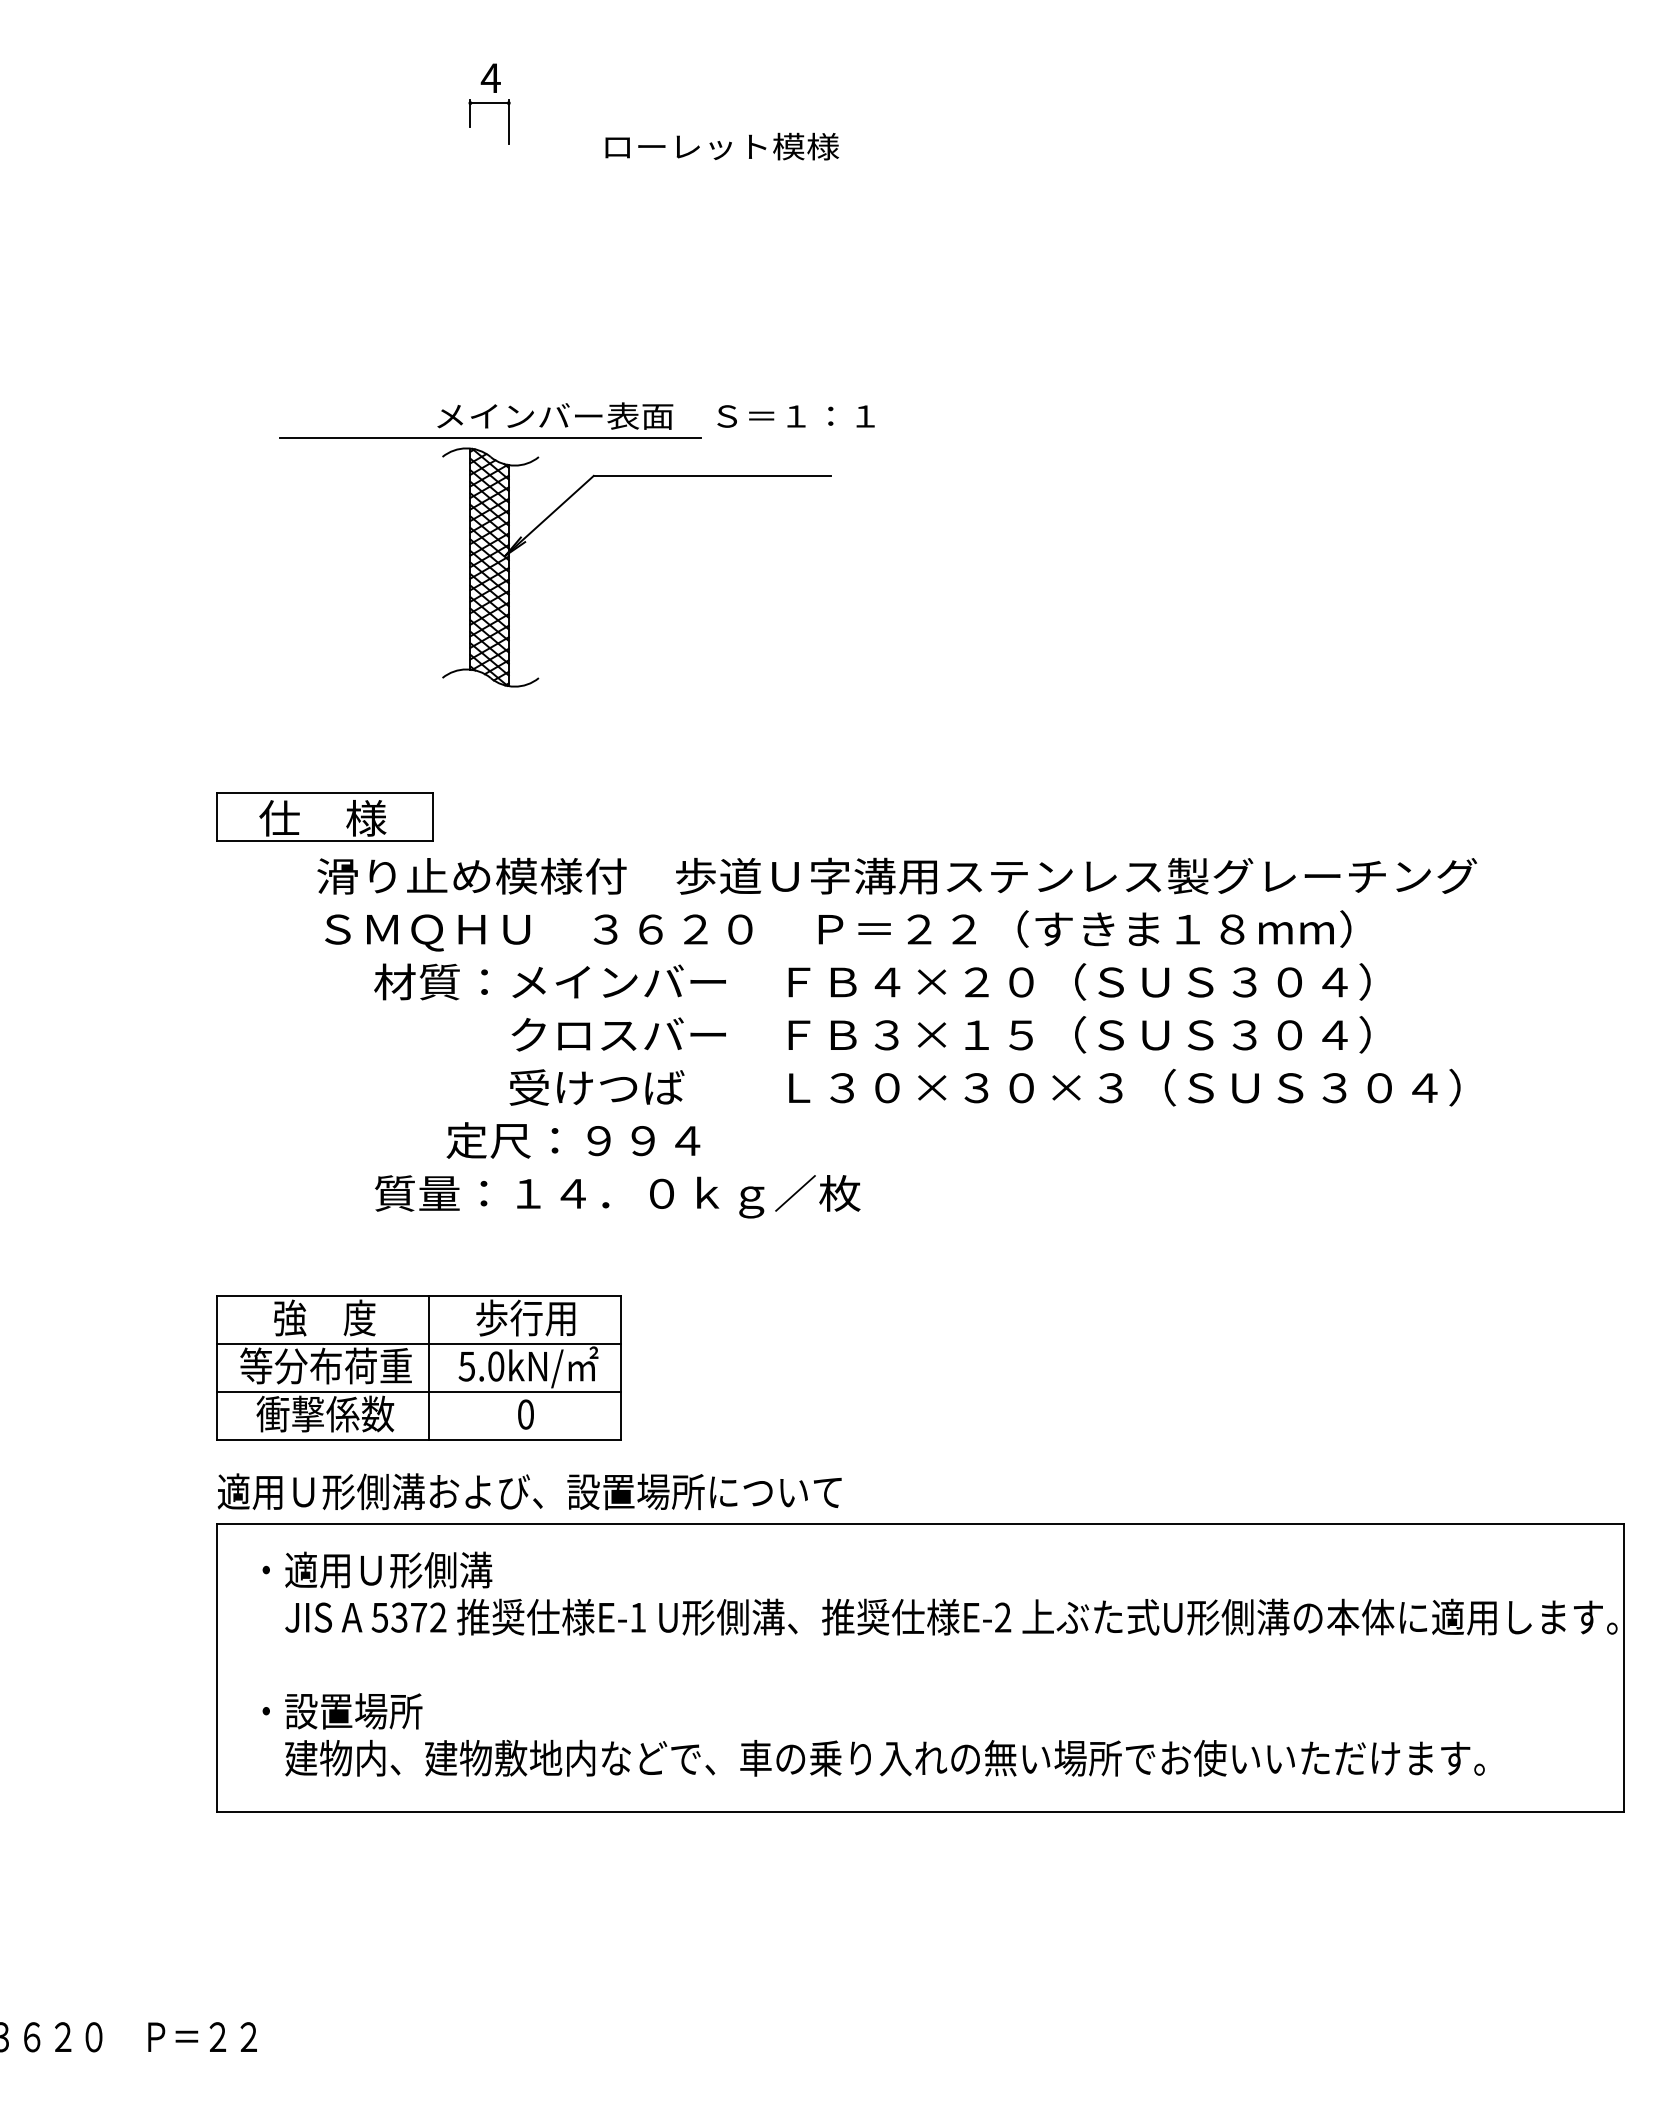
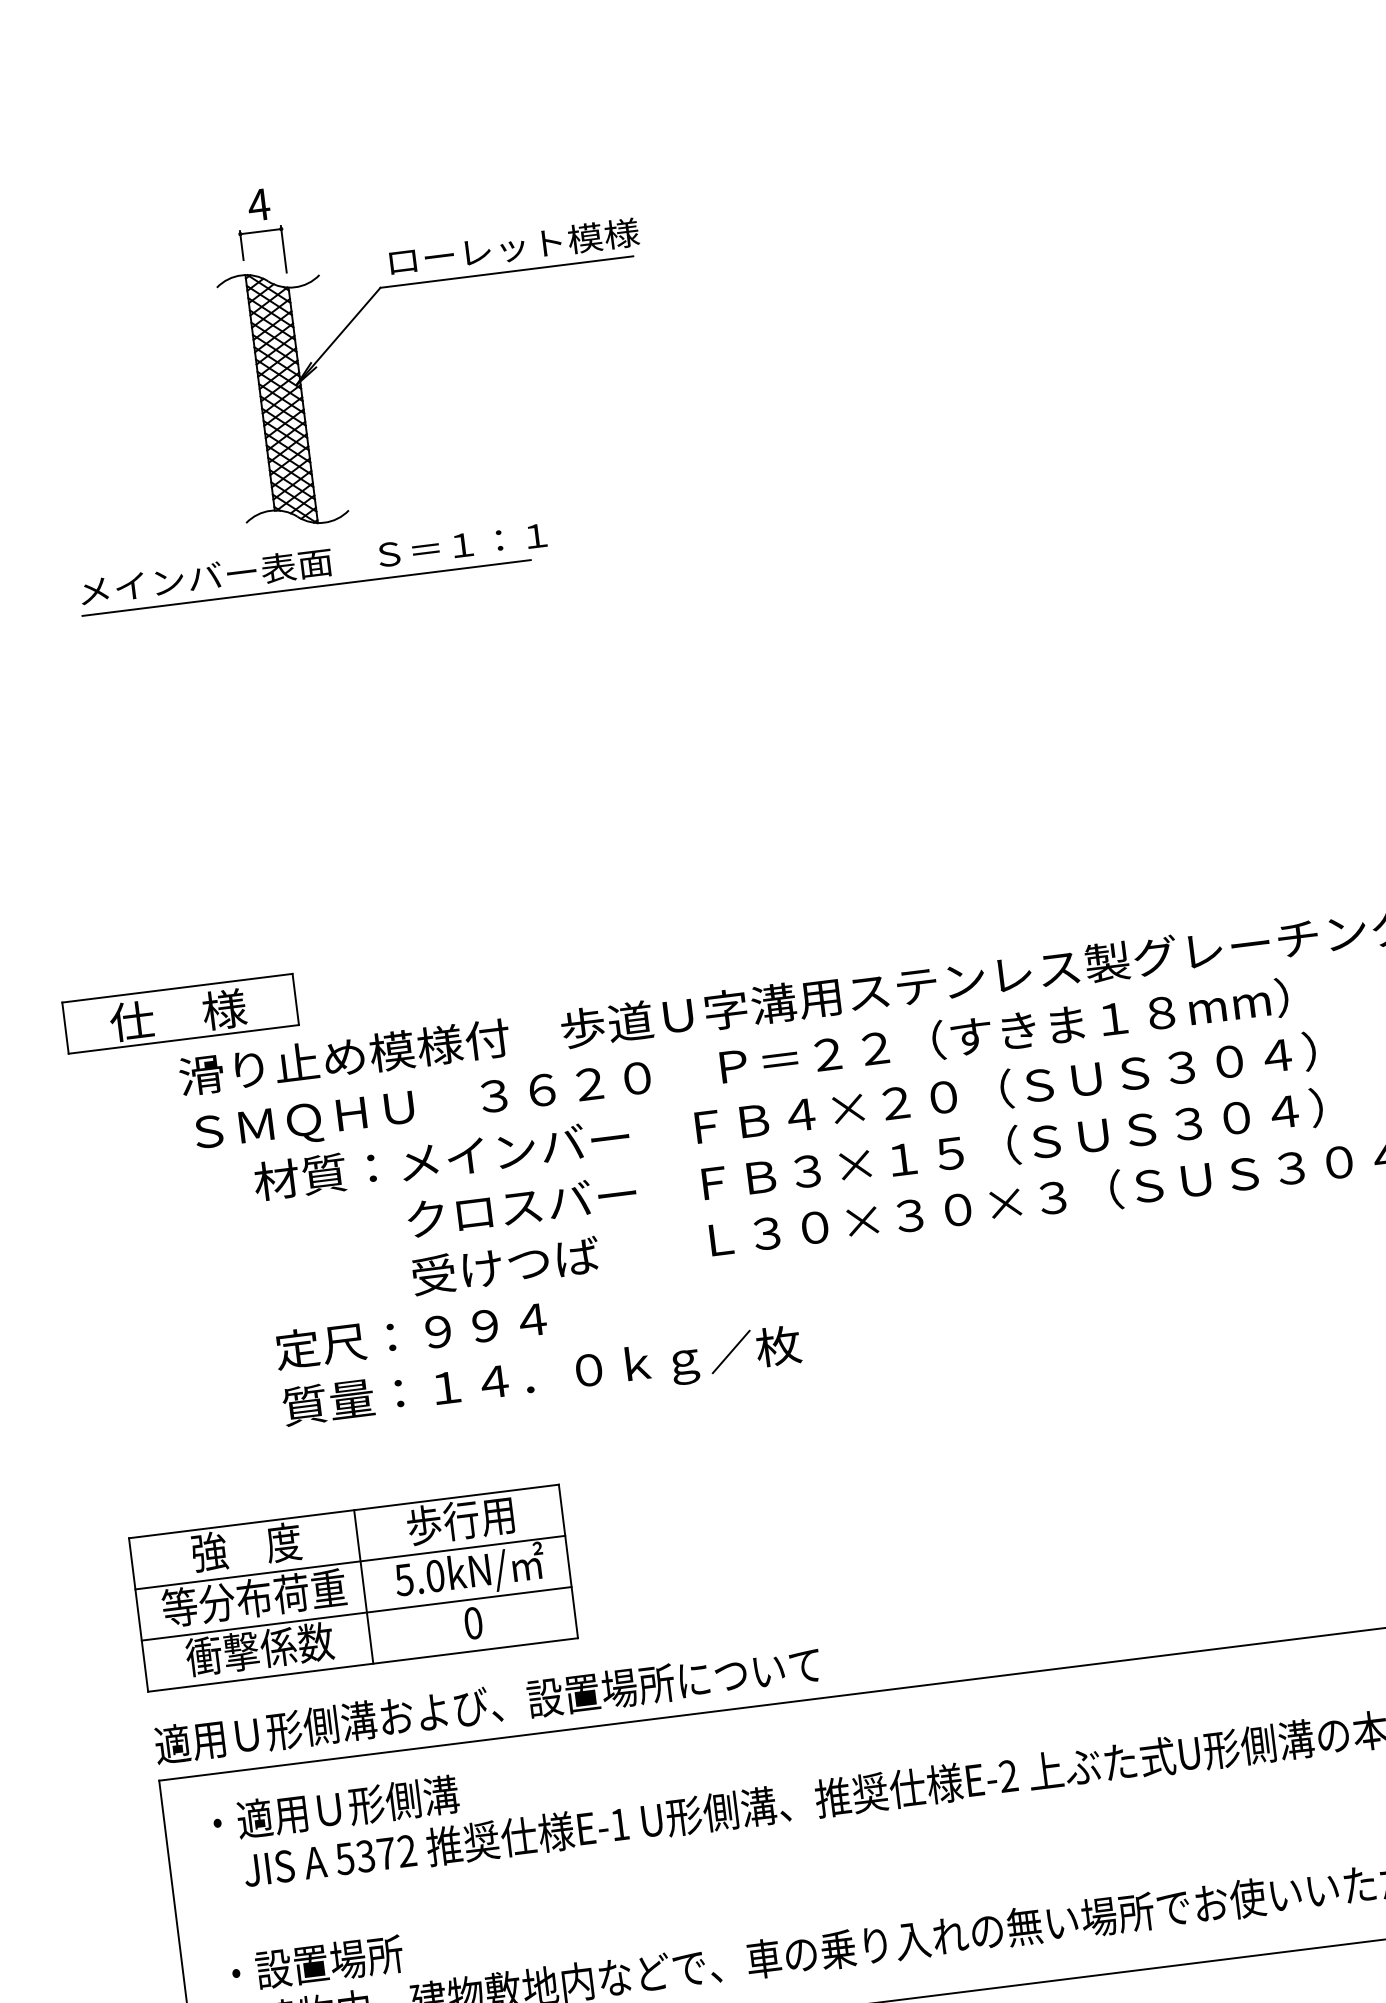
text: (655, 415) -> (312, 562), moved
part: (636, 476) -> (426, 282), moved
text: (573, 1140) -> (411, 1334), moved

